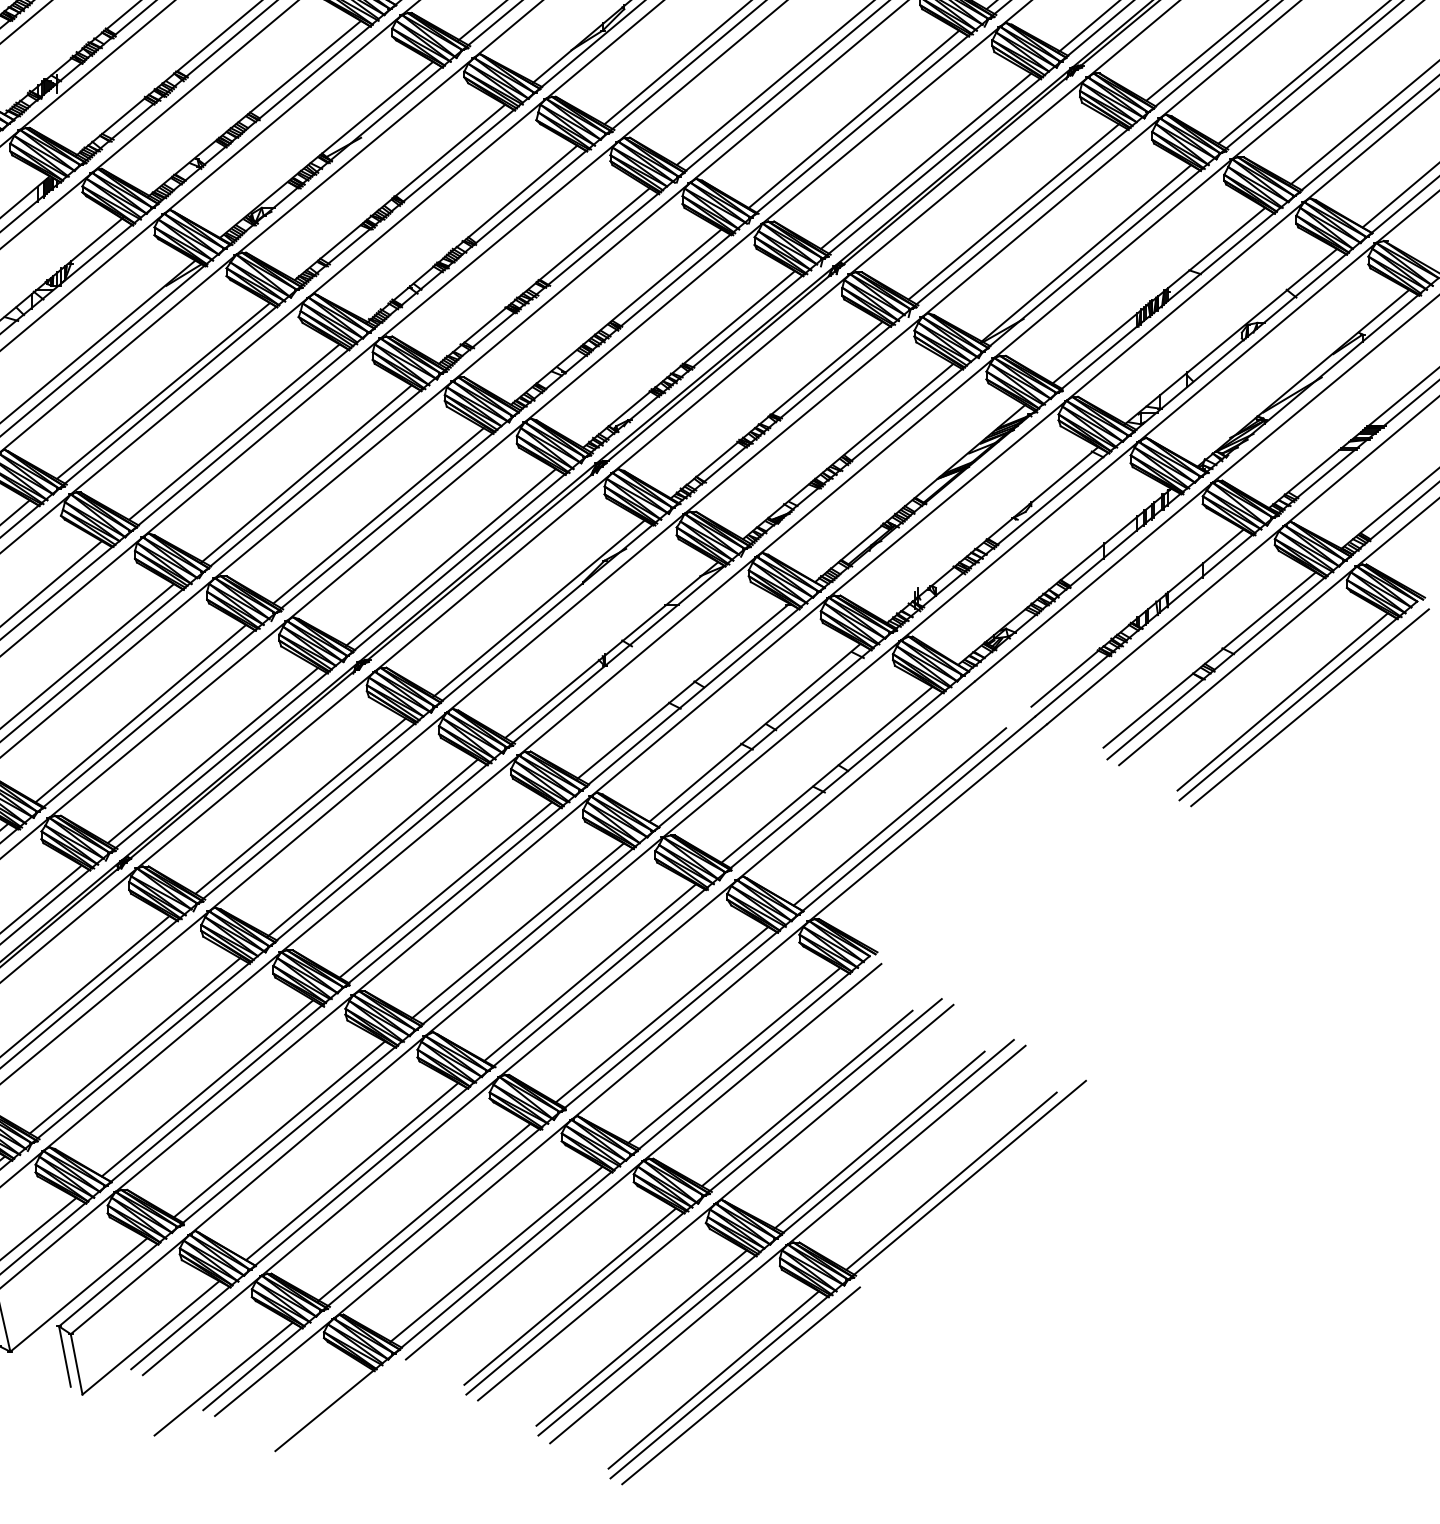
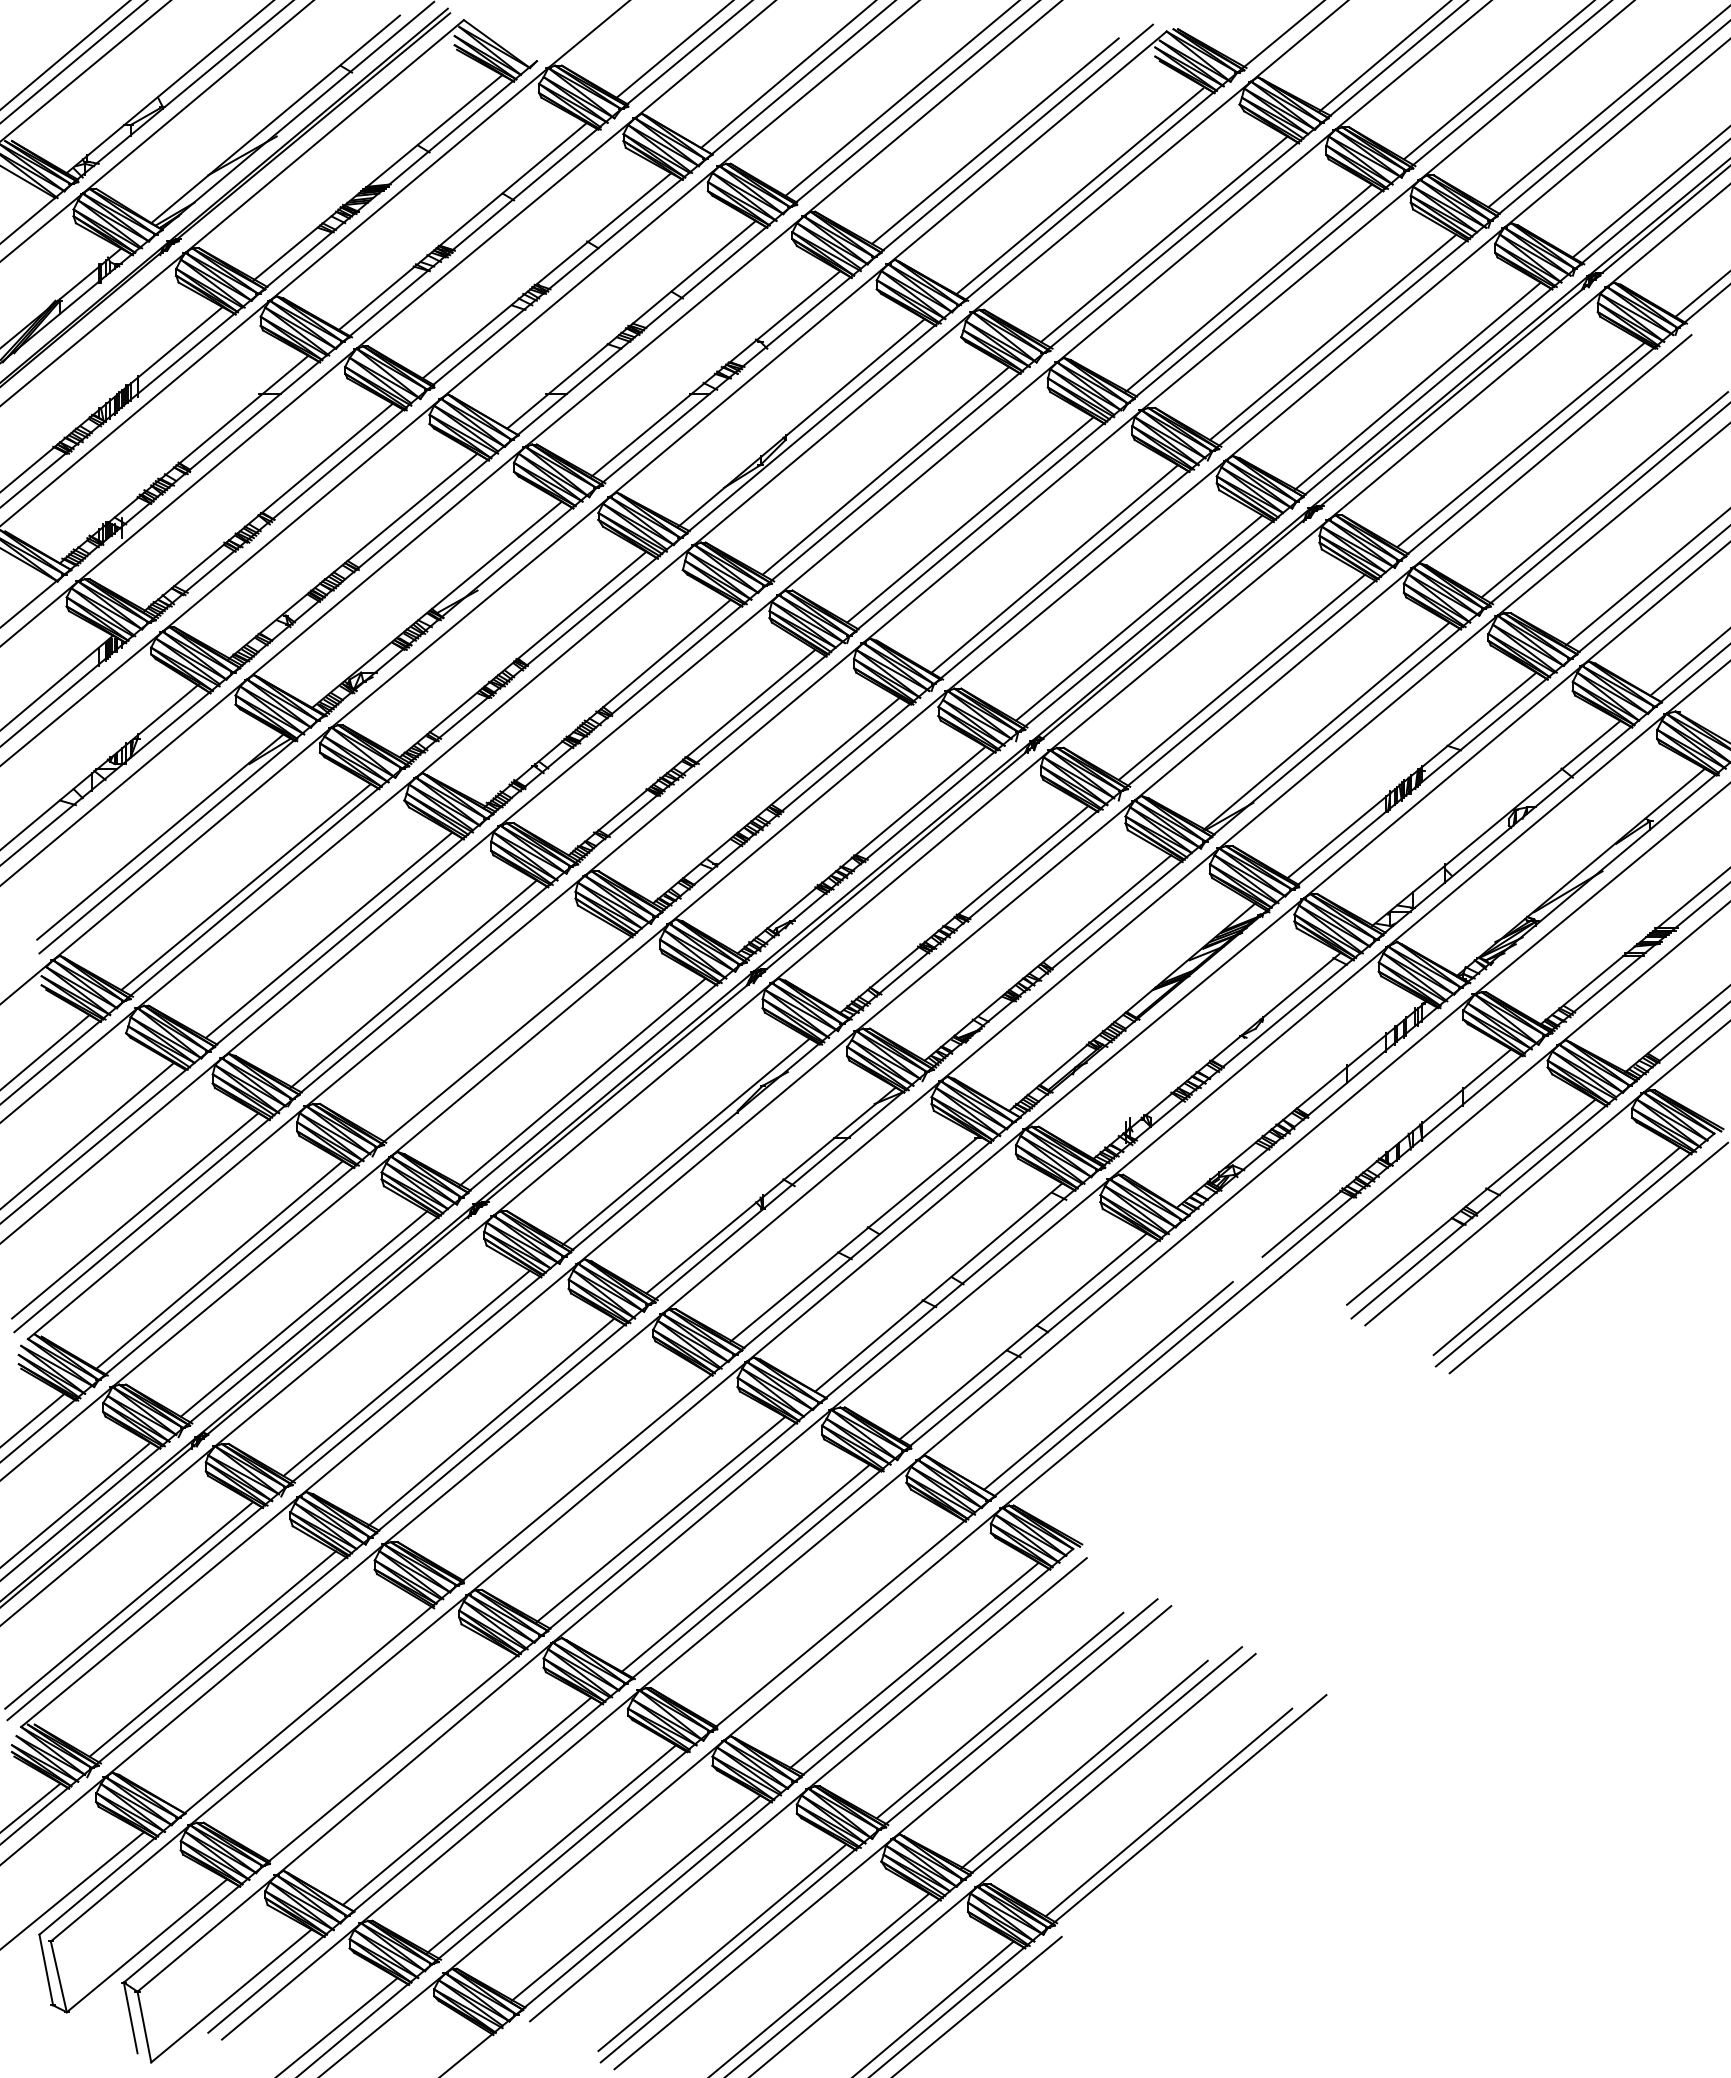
line: (378, 515) -> (497, 1032), removed
line: (445, 890) -> (576, 1471), removed
line: (661, 1014) -> (829, 1617), removed
line: (207, 1088) -> (297, 1703), removed
line: (279, 1129) -> (381, 1751), removed

